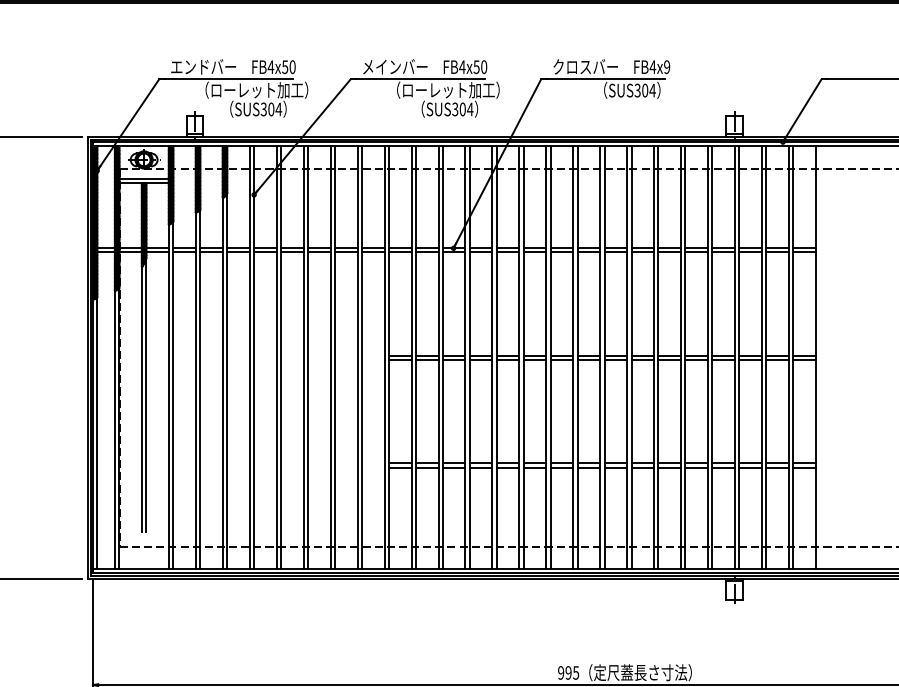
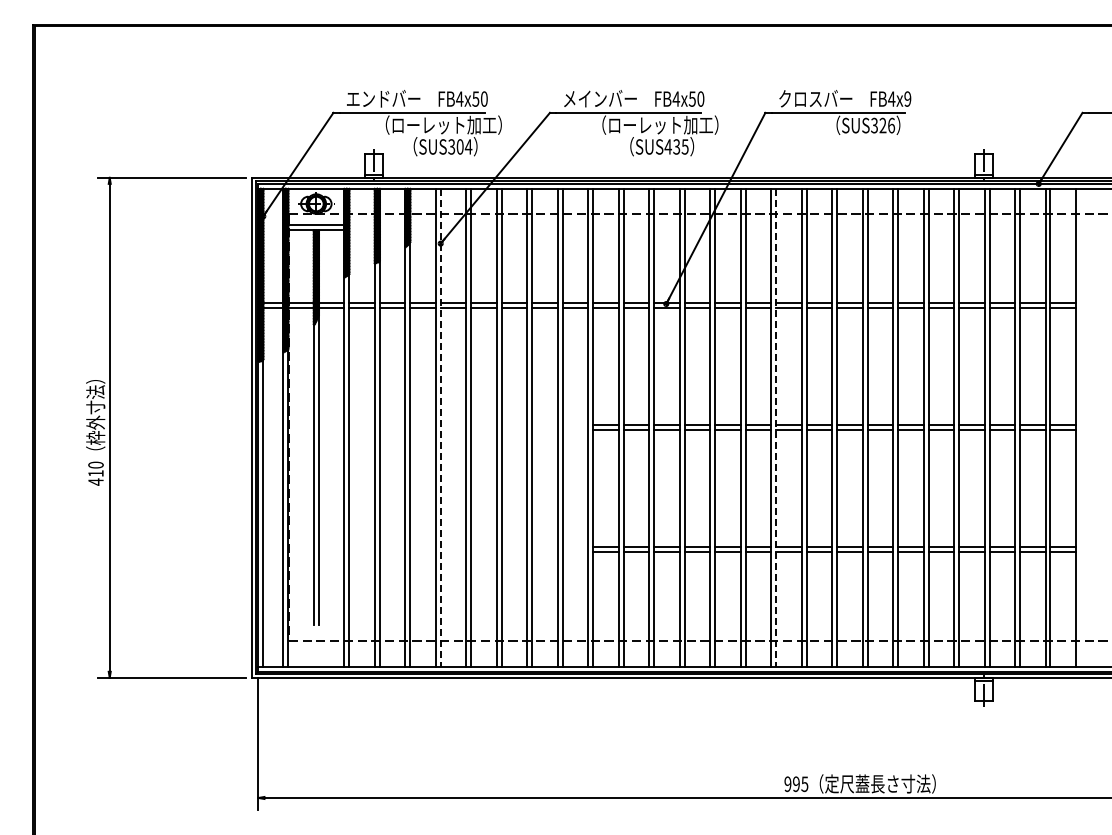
text: (649, 90) -> (887, 125), SUS304 -> SUS326
text: (462, 109) -> (676, 146), SUS304 -> SUS435
line: (253, 358) -> (440, 428), solid -> dashed
line: (551, 358) -> (776, 428), solid -> dashed

